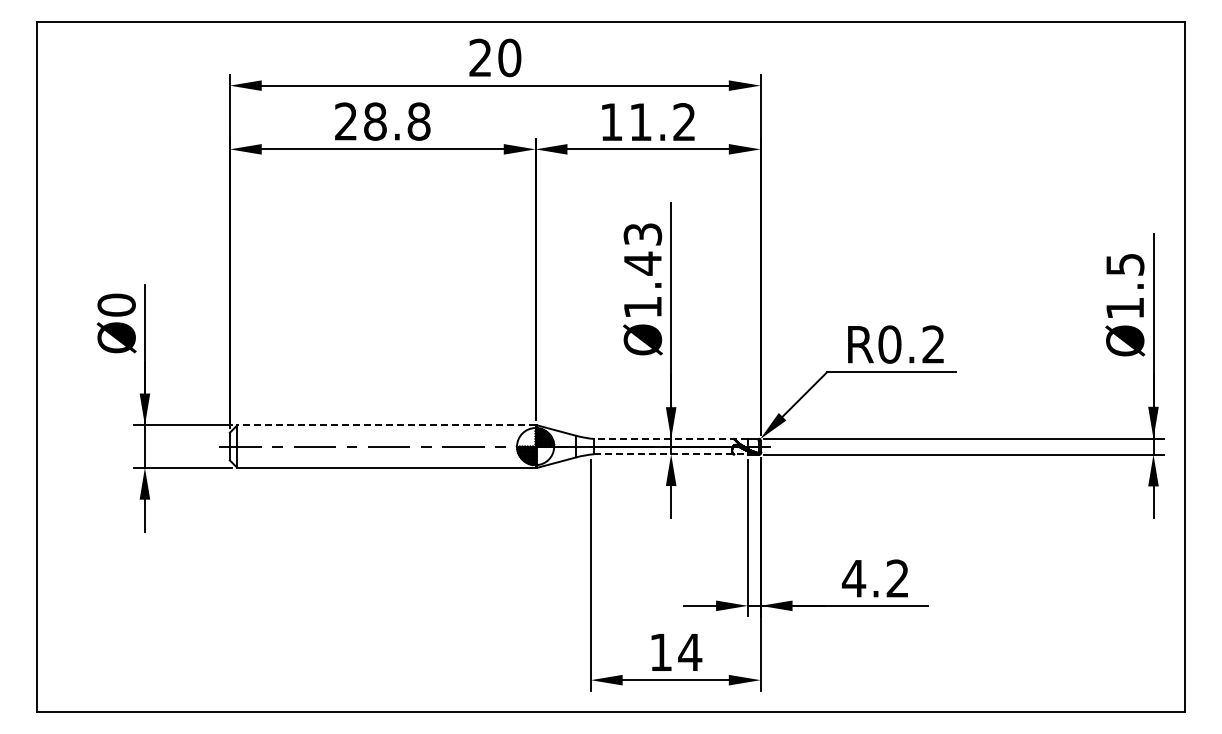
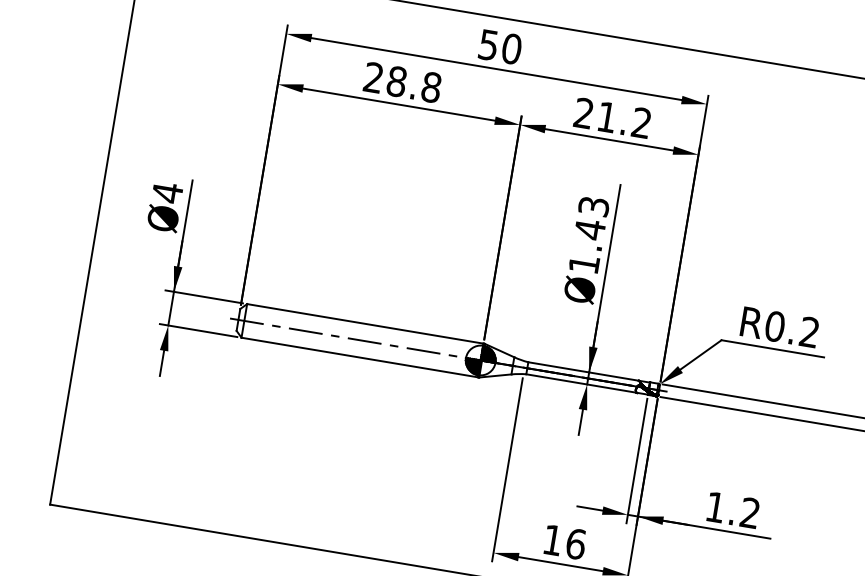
text: (480, 57) -> (488, 44), 20 -> 50
text: (610, 121) -> (583, 112), 11.2 -> 21.2
text: (116, 305) -> (167, 193), Ø0 -> Ø4
line: (385, 425) -> (364, 323), dashed -> solid
line: (671, 439) -> (589, 372), dashed -> solid
line: (671, 454) -> (587, 384), dashed -> solid
text: (853, 578) -> (715, 507), 4.2 -> 1.2
text: (690, 652) -> (576, 544), 14 -> 16

